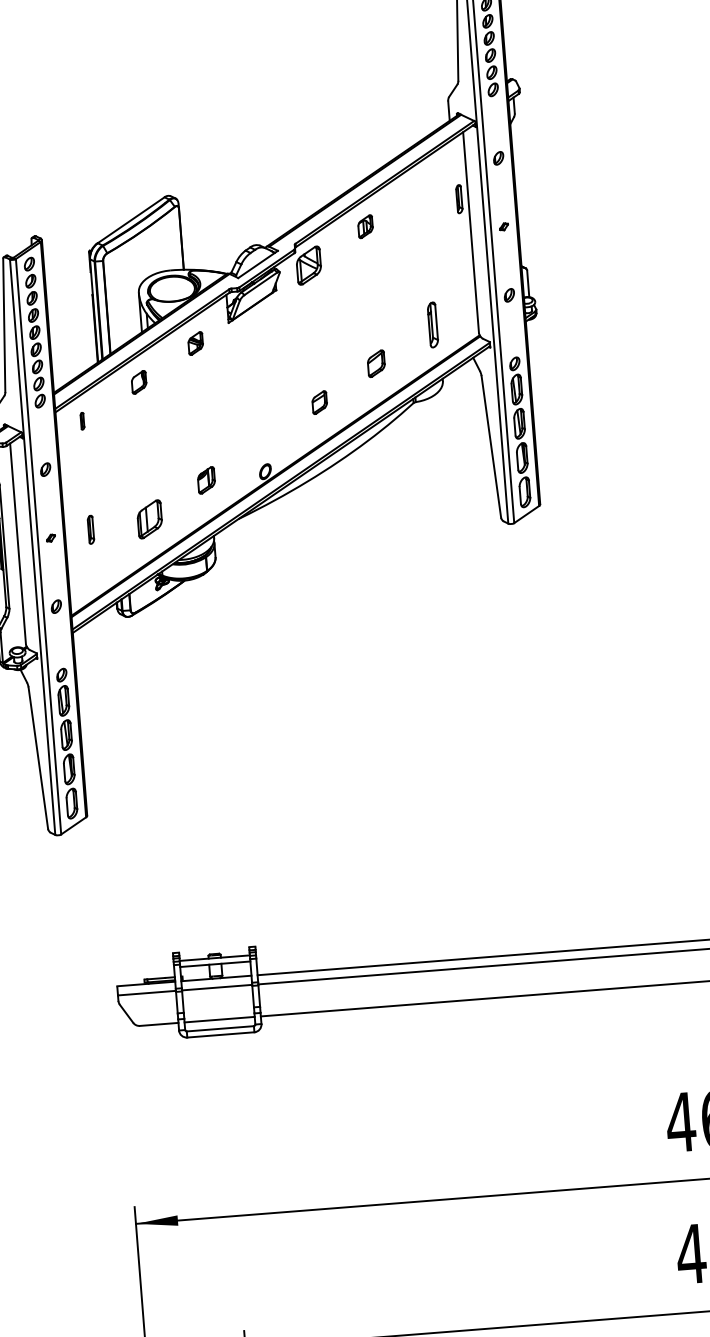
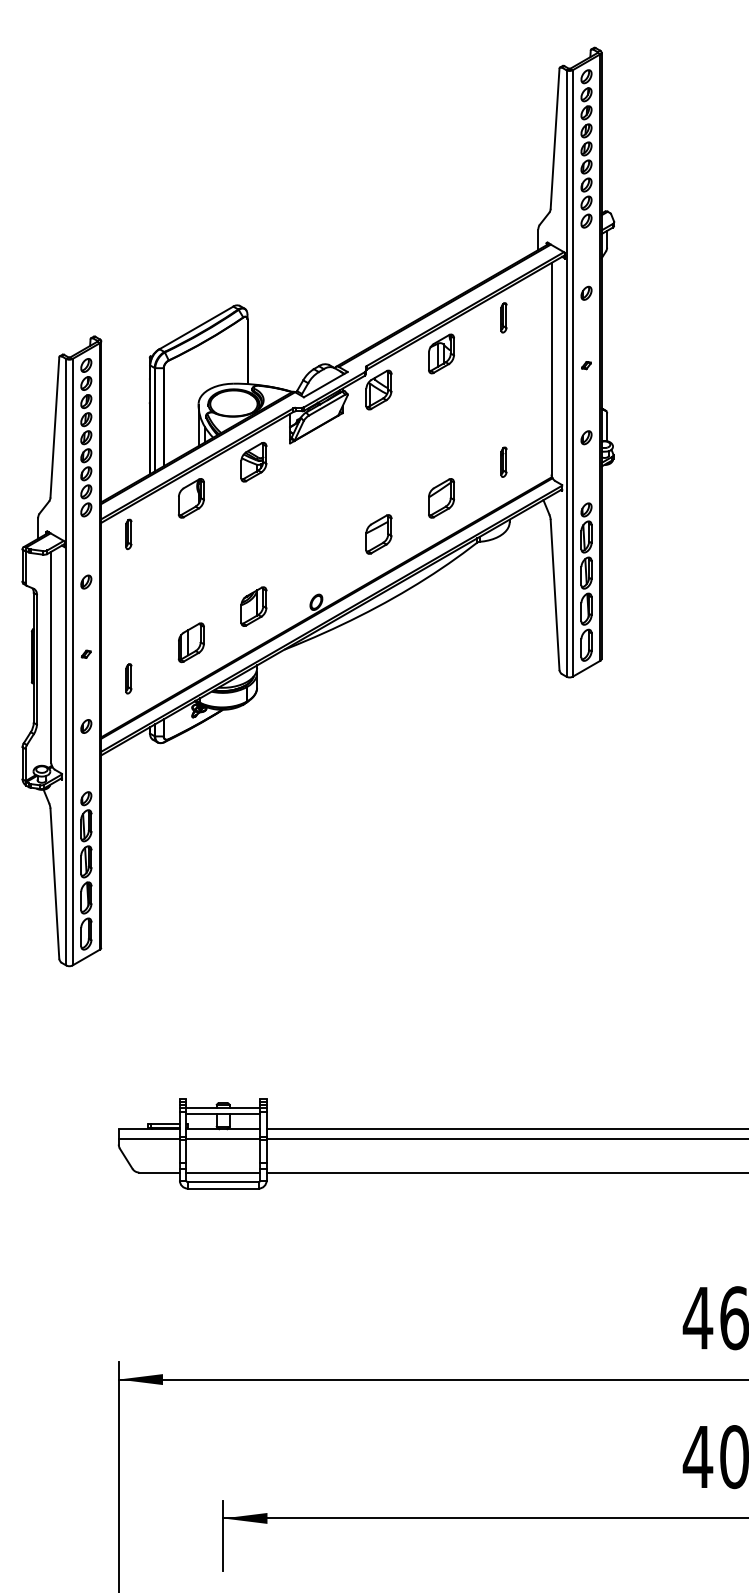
part: (458, 198) -> (503, 317), moved
part: (365, 226) -> (441, 353), size x1.67
part: (432, 324) -> (503, 461), size x0.62
part: (195, 343) -> (253, 462), size x1.67
part: (376, 363) -> (441, 498), size x1.43
part: (139, 382) -> (191, 498), size x1.67
part: (319, 402) -> (378, 534), size x1.67
part: (82, 421) -> (128, 534), size x1.67
part: (206, 480) -> (253, 606), size x1.43
part: (90, 529) -> (128, 678), moved

